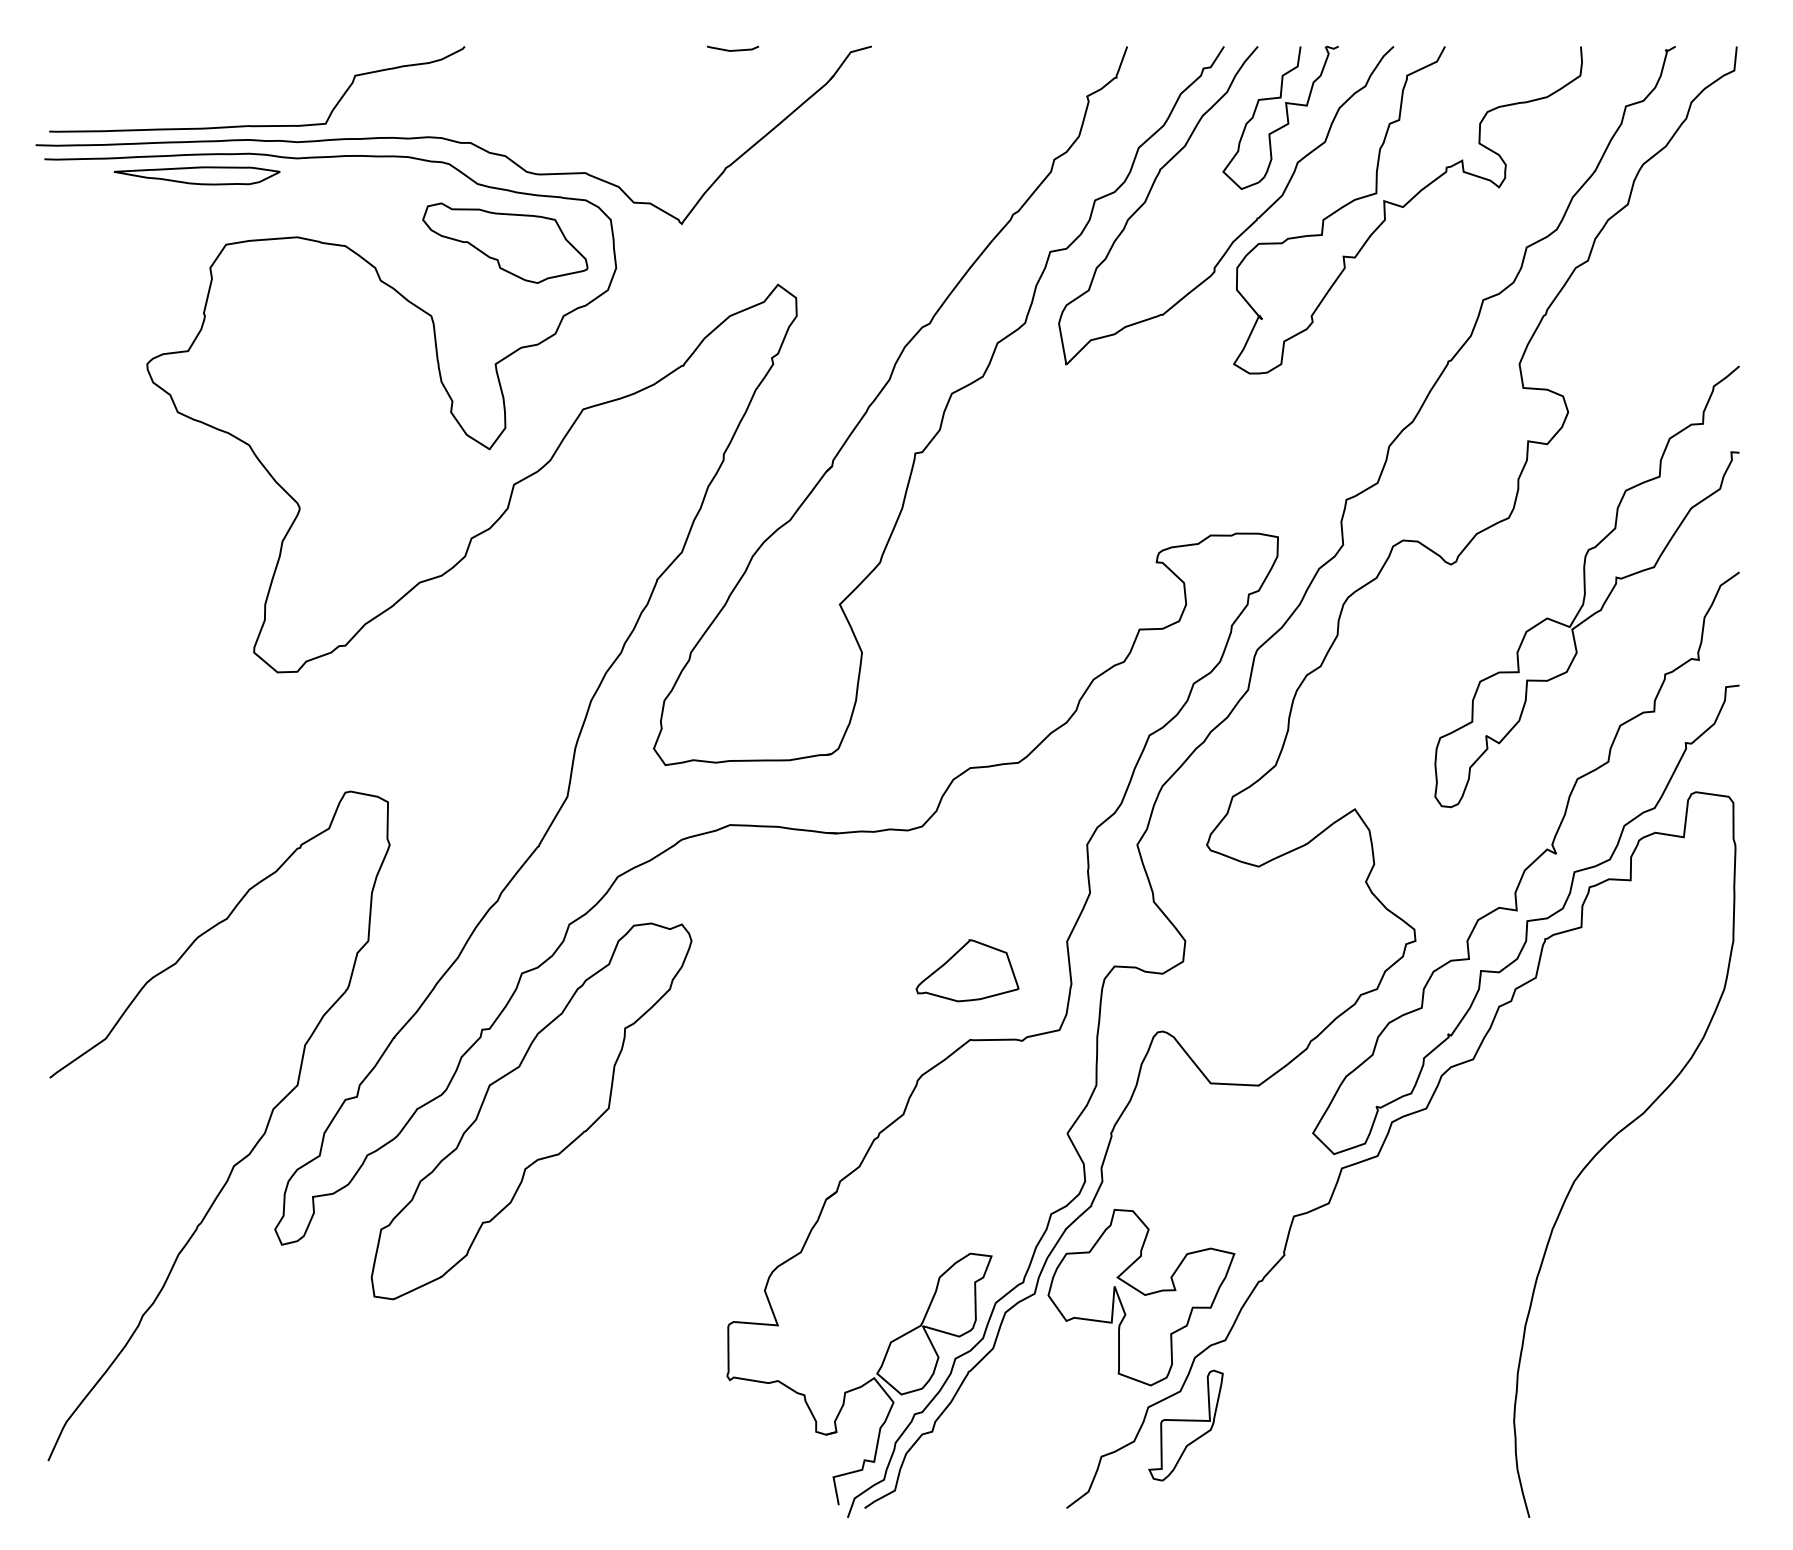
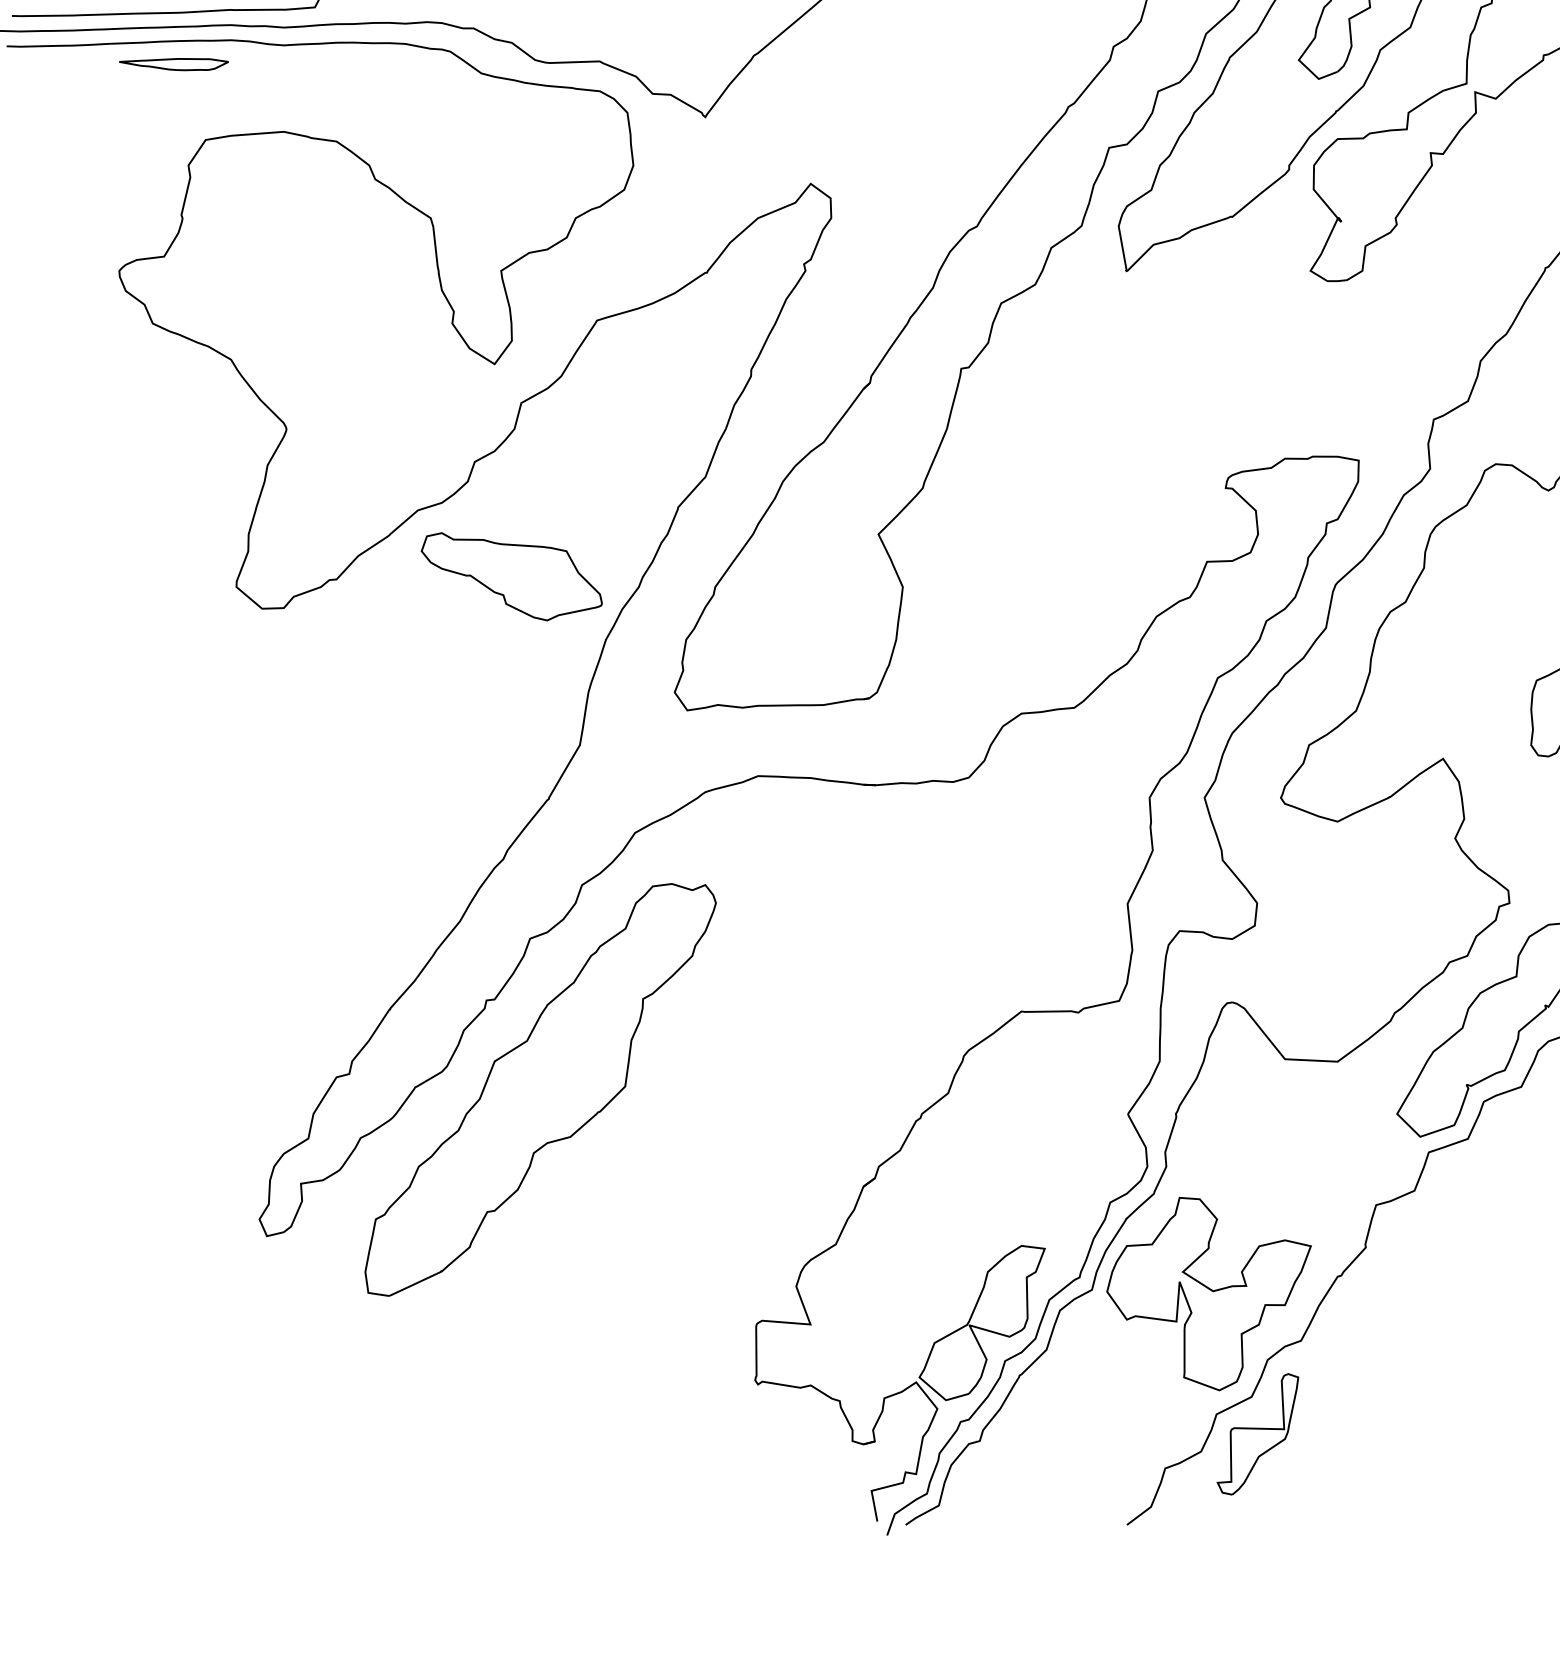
part: (196, 175) -> (173, 64), size x0.6
part: (505, 242) -> (512, 575), moved
part: (967, 970) -> (1018, 935), removed
curve: (244, 1156) -> (225, 1139), removed

